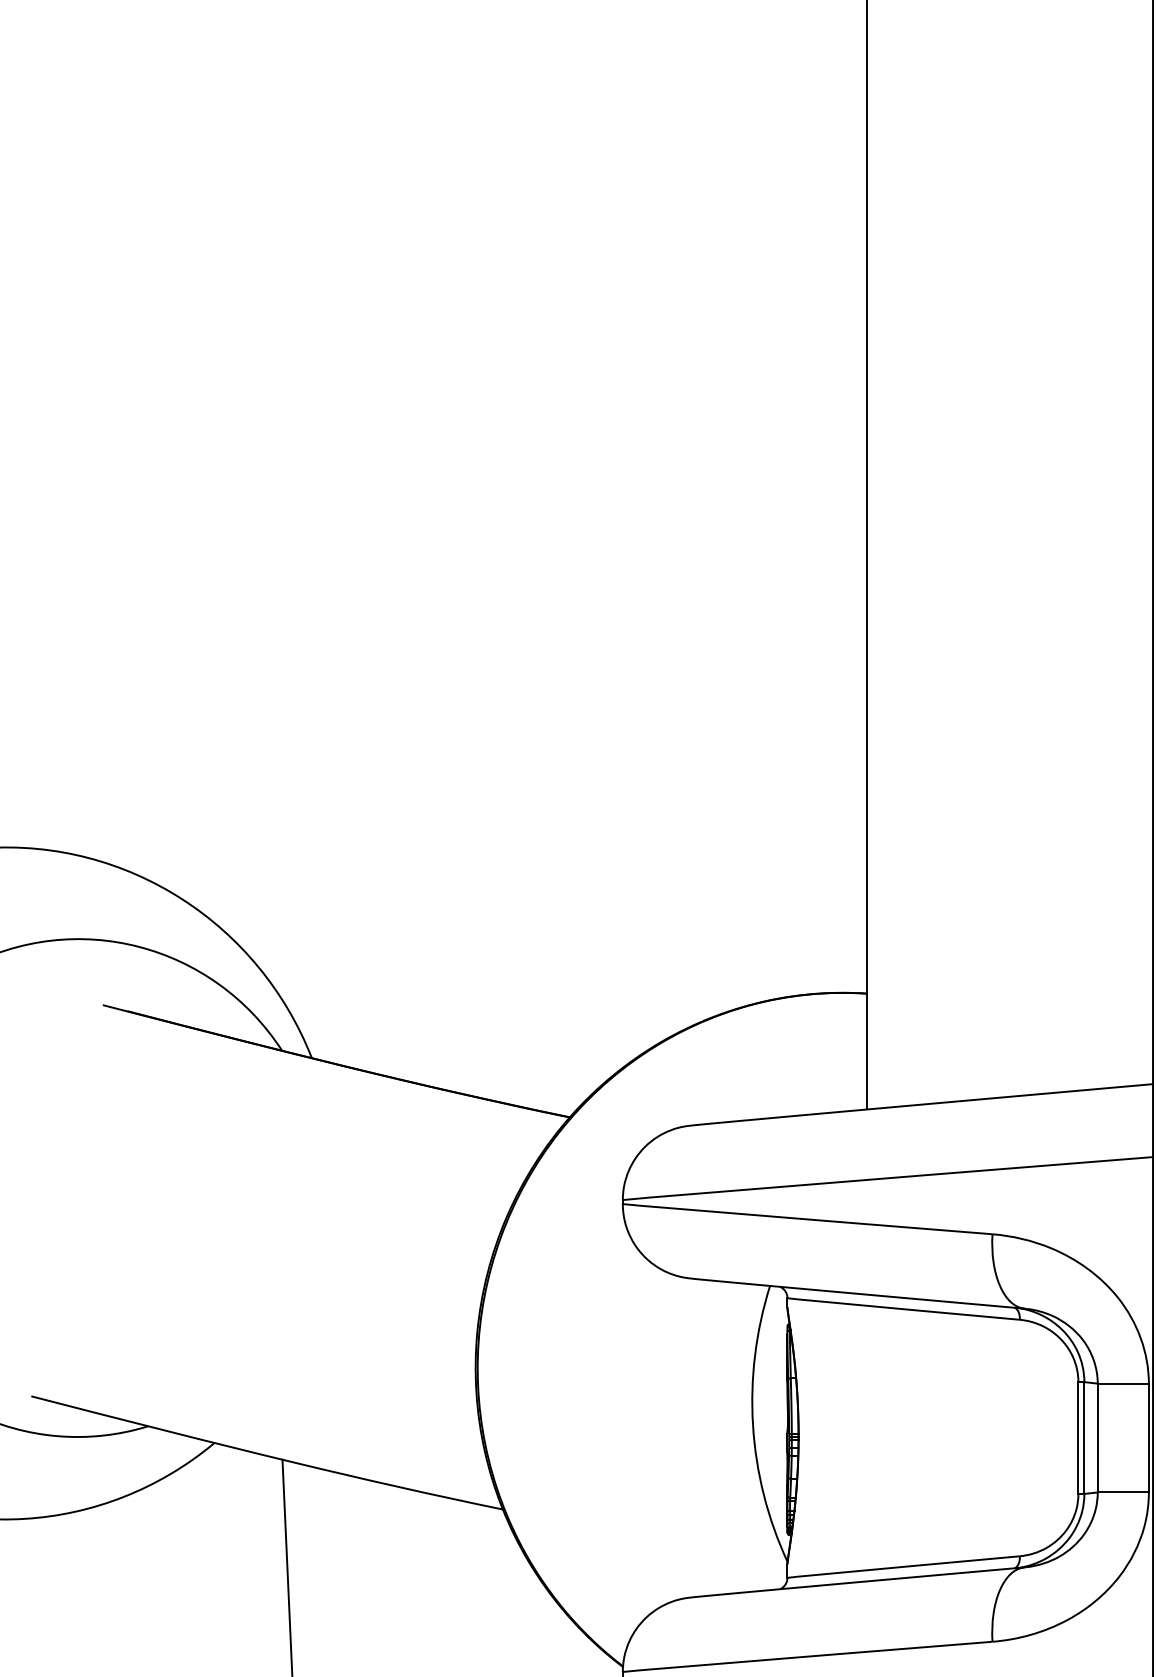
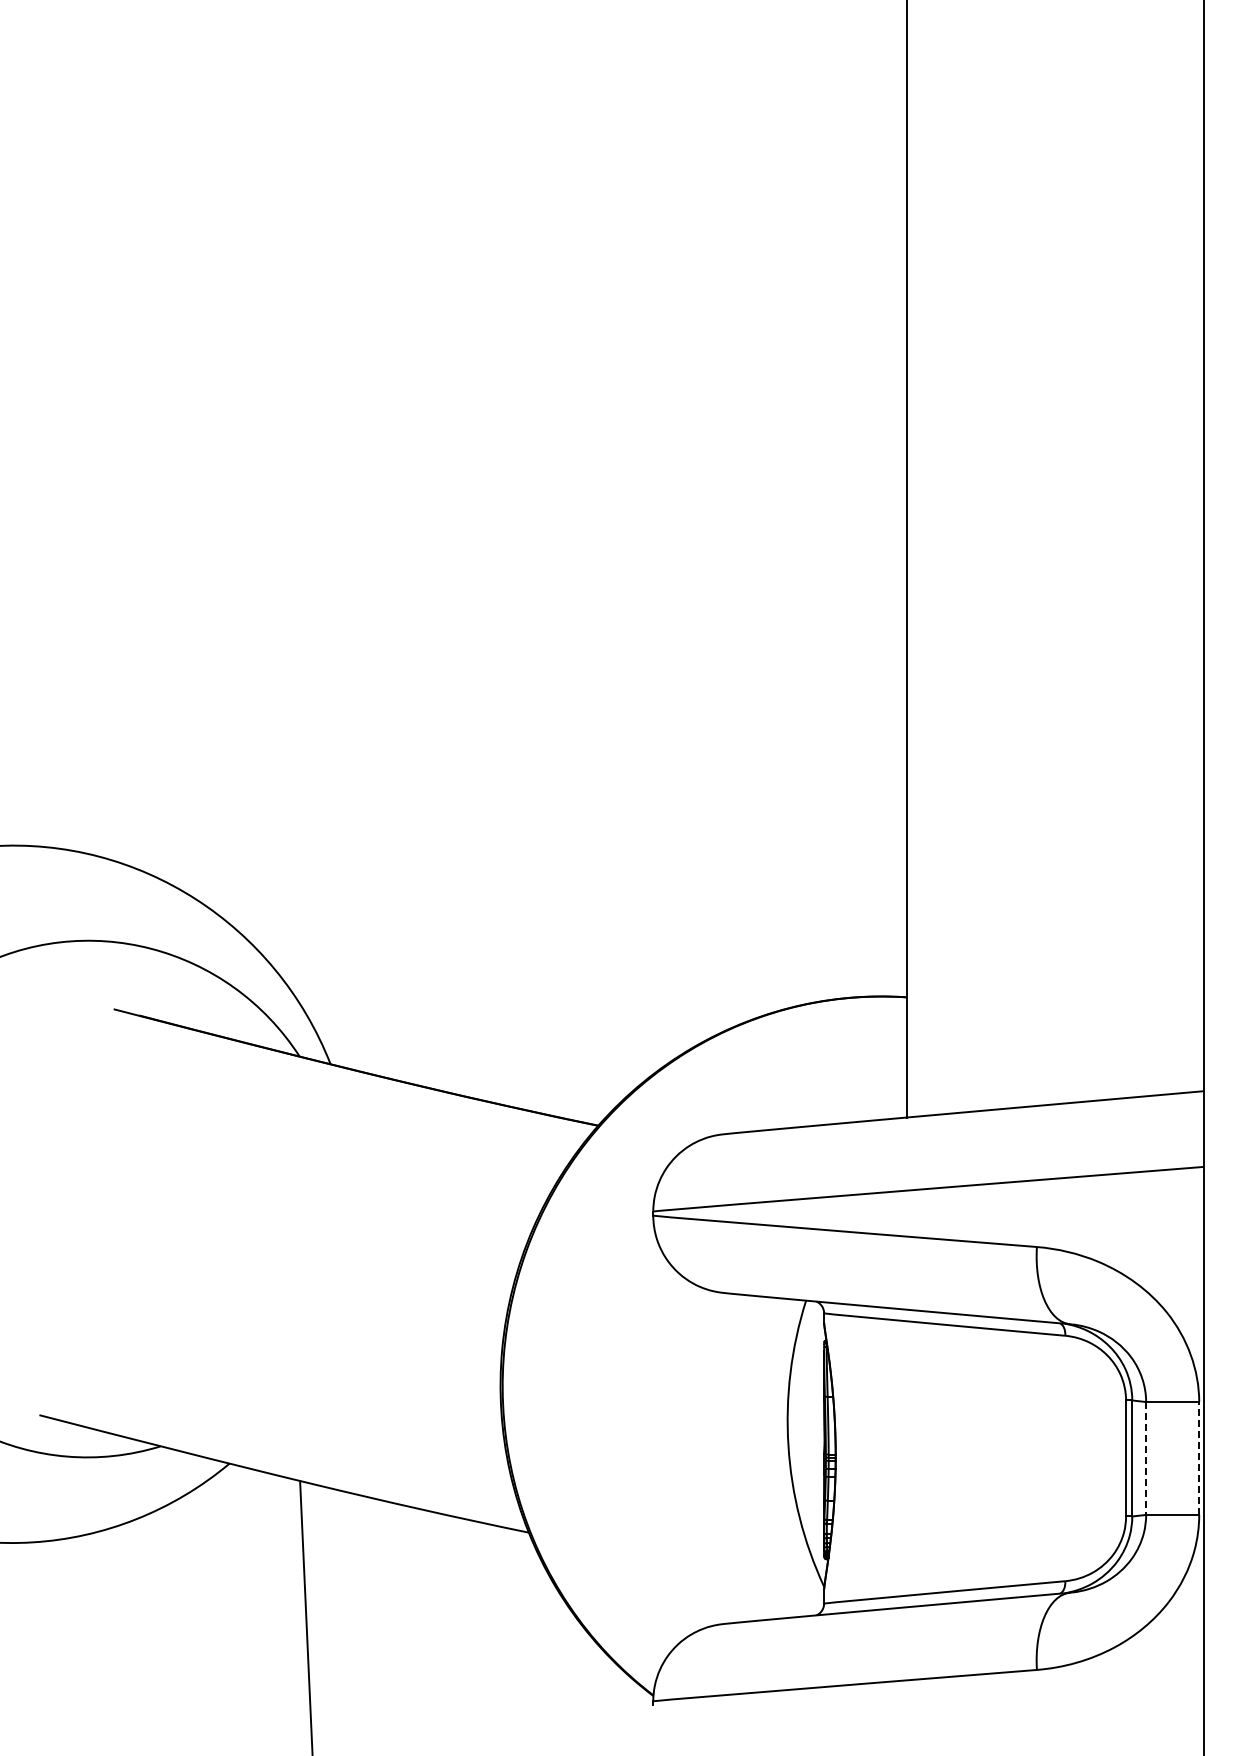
line: (1149, 1437) -> (1199, 1457), solid -> dashed
line: (1098, 1438) -> (1146, 1458), solid -> dashed

